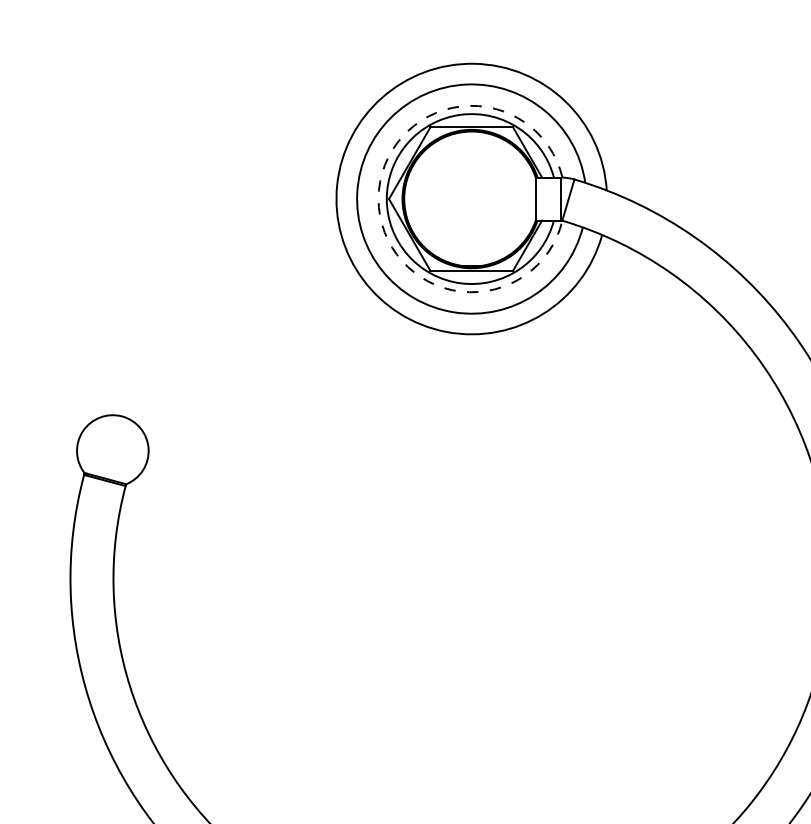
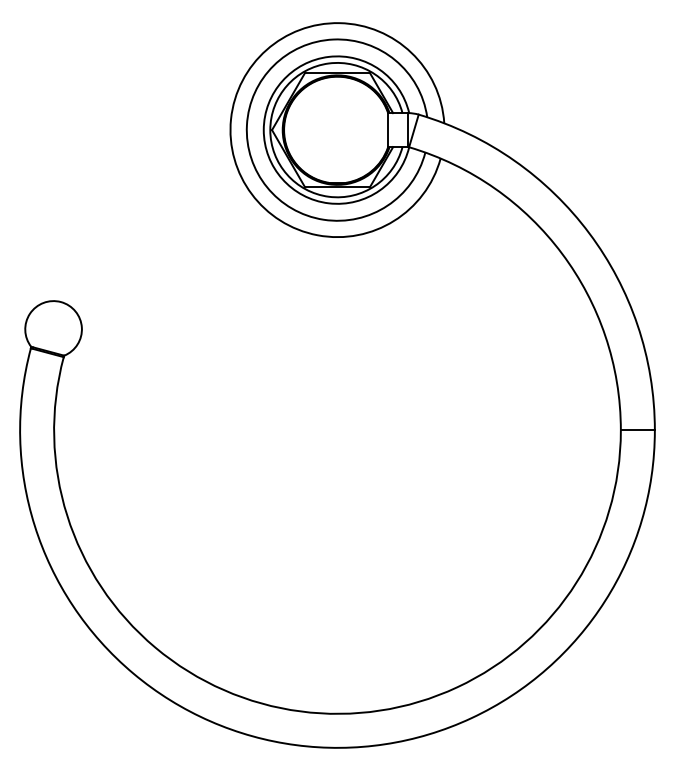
arc: (378, 199) -> (263, 130), dashed -> solid

